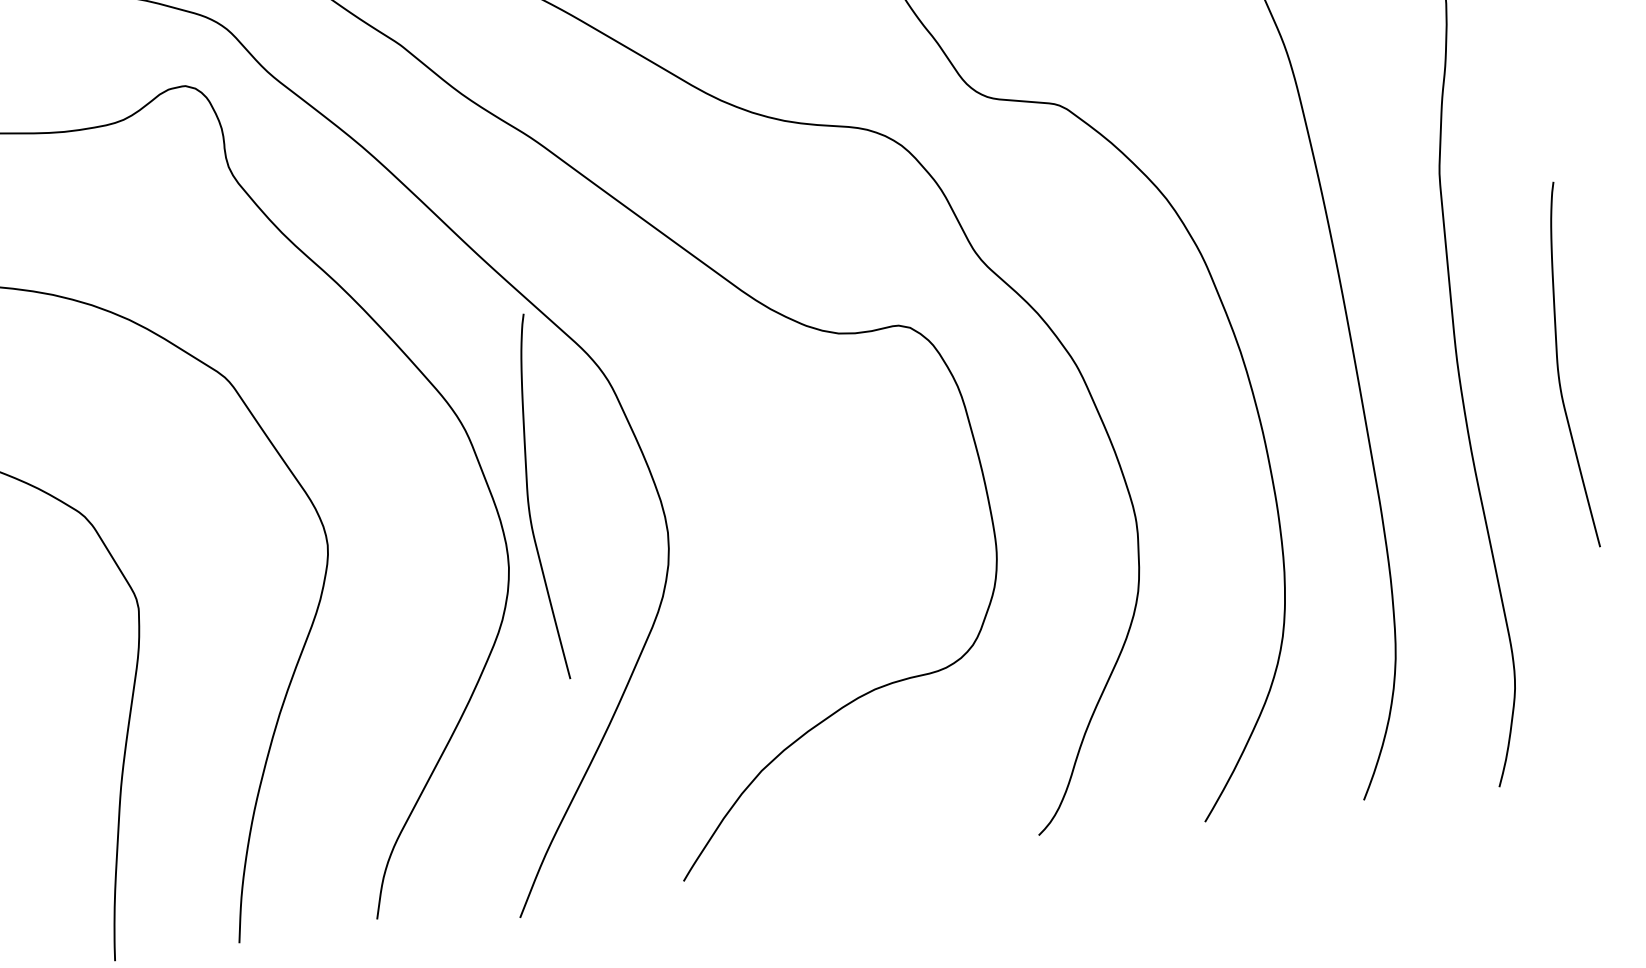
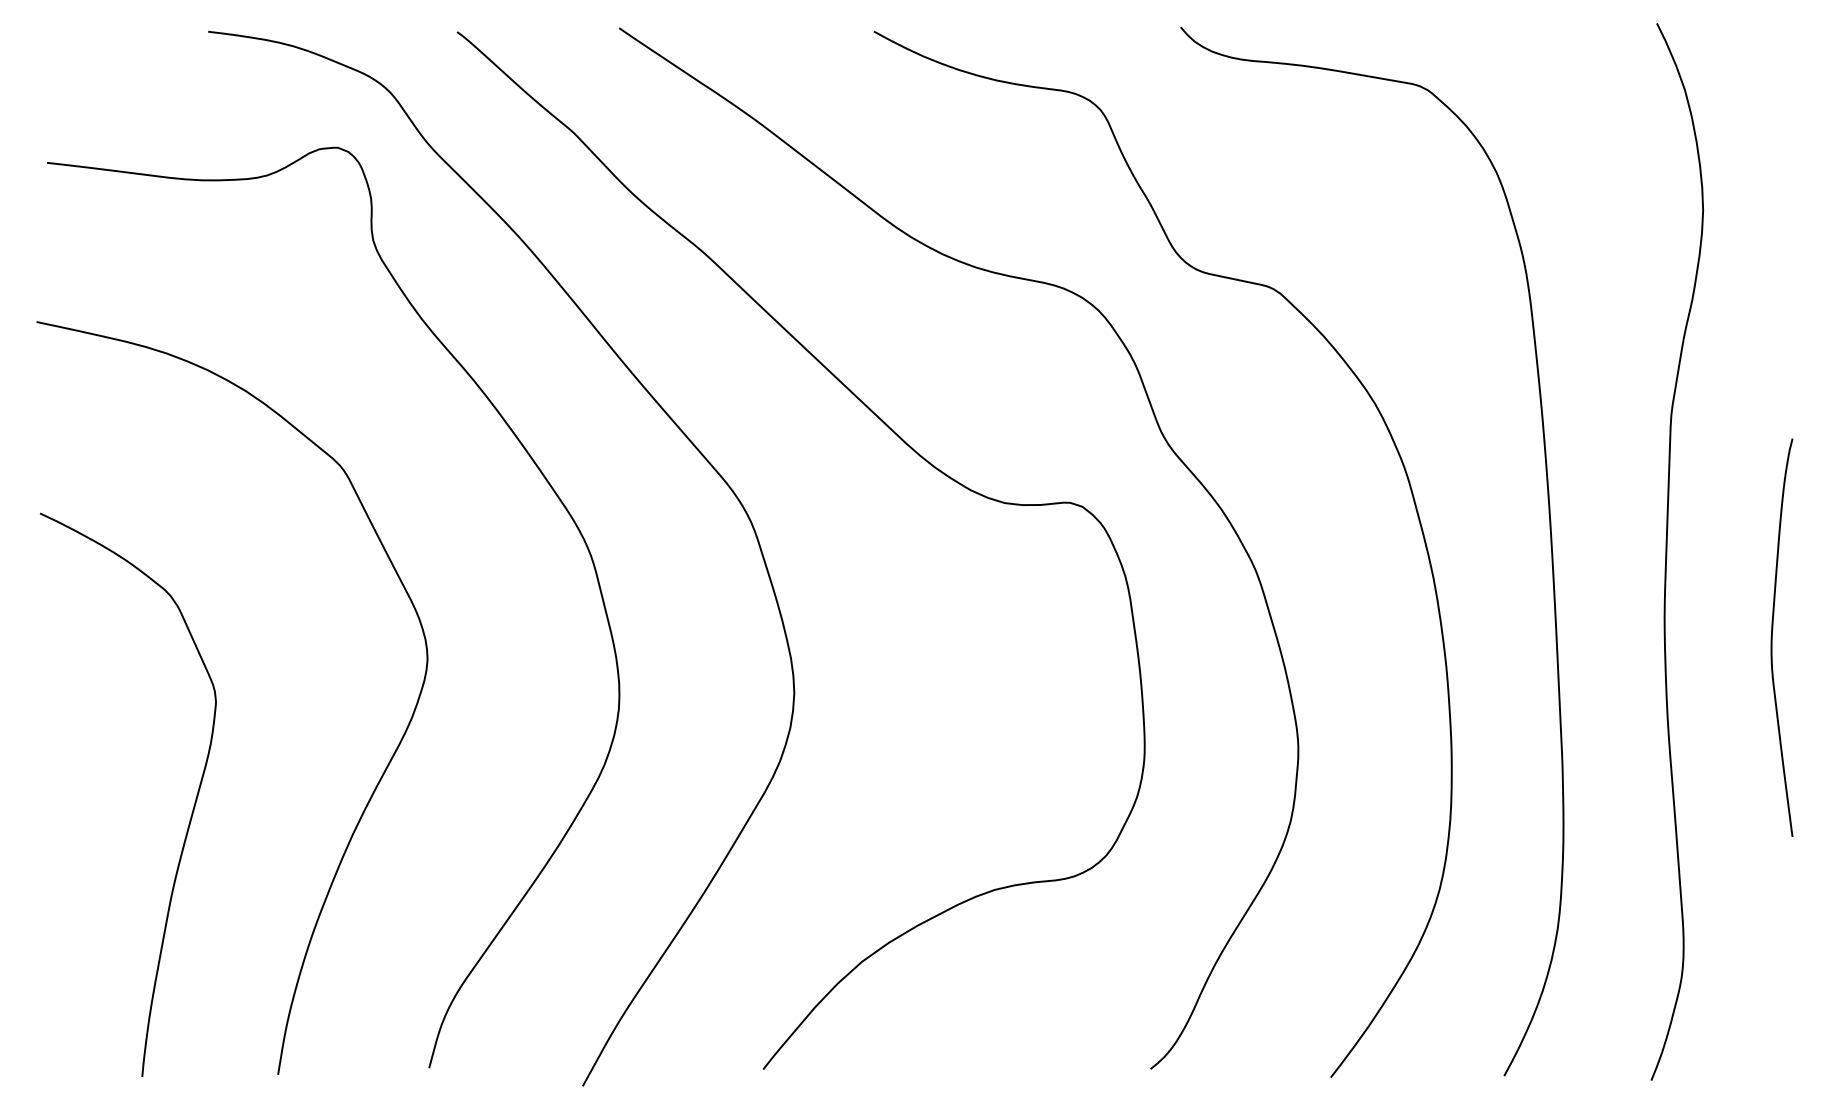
curve: (528, 498) -> (649, 637), removed

